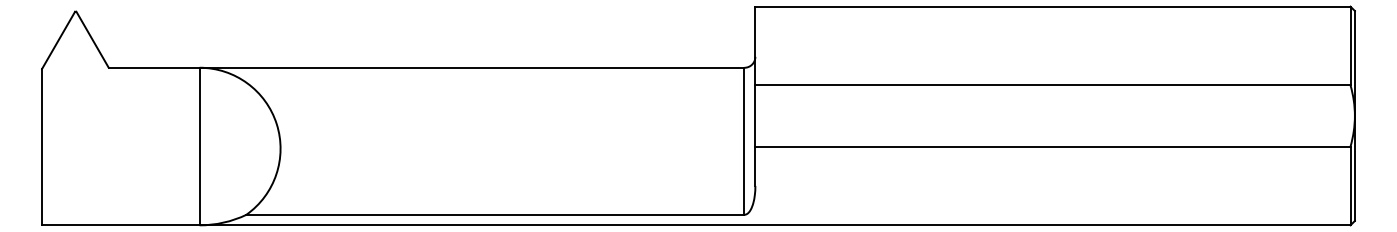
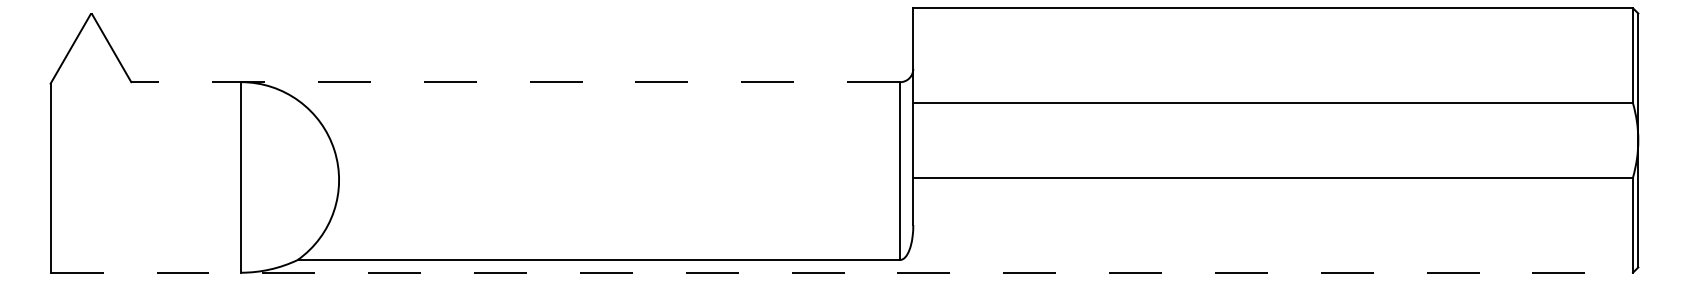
line: (426, 68) -> (515, 82), solid -> dashed
line: (696, 225) -> (842, 272), solid -> dashed

